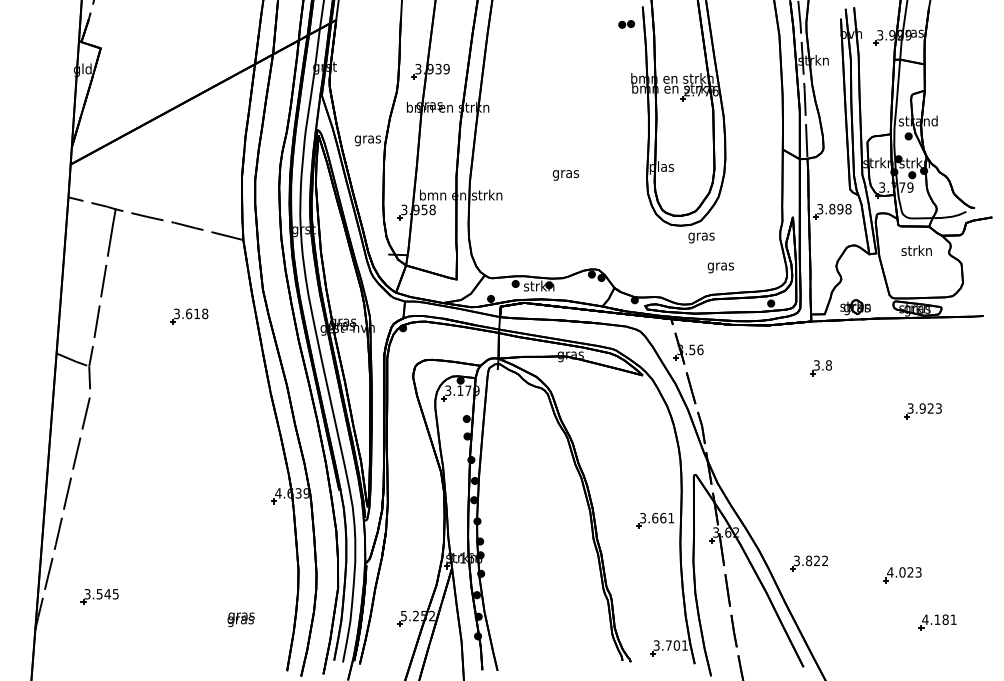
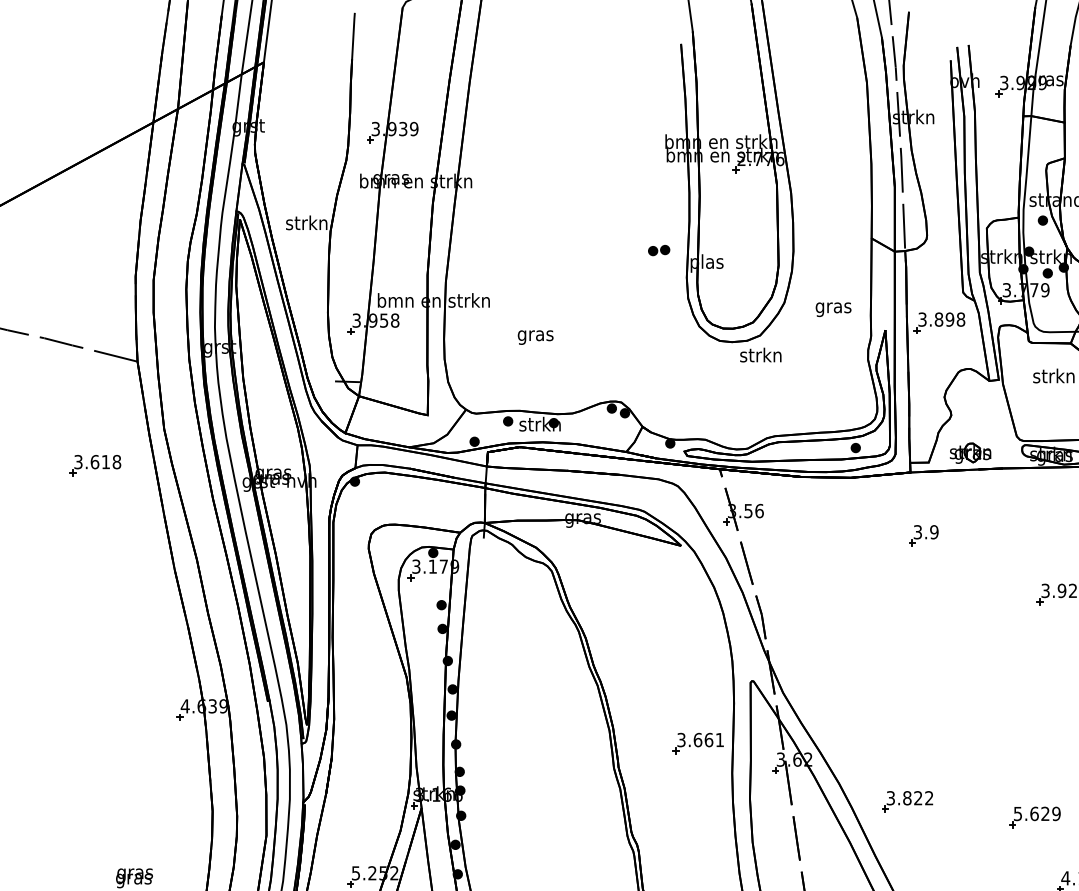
part: (626, 24) -> (658, 250), moved
text: (367, 139) -> (306, 224), gras -> strkn
text: (565, 175) -> (535, 337), moved
text: (701, 236) -> (760, 356), gras -> strkn
text: (720, 267) -> (833, 309), moved
part: (189, 316) -> (95, 465), moved
text: (828, 365) -> (933, 532), 3.8 -> 3.9
text: (904, 572) -> (1037, 814), 4.023 -> 5.629

